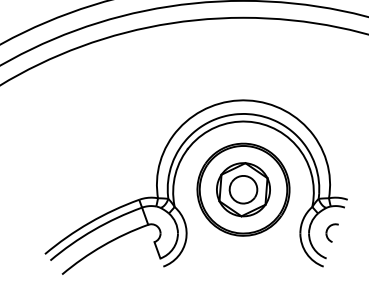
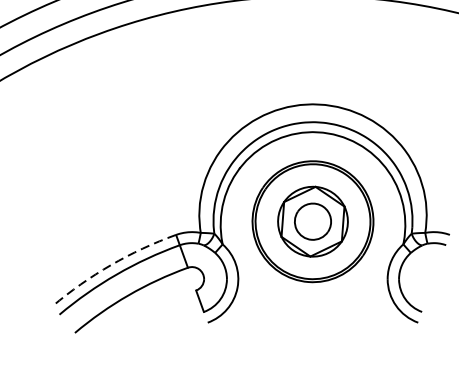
arc: (89, 222) -> (110, 264), solid -> dashed
part: (331, 232) -> (428, 277), removed

